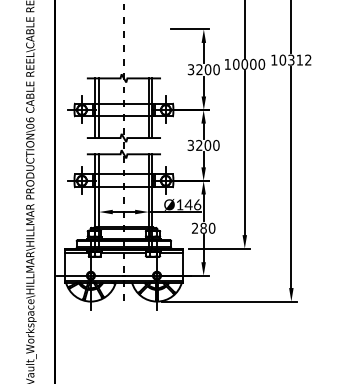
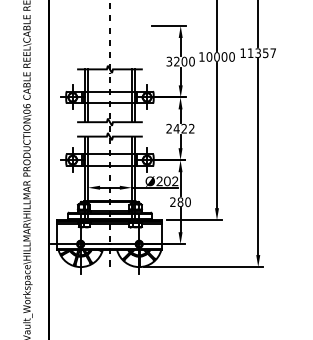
text: (295, 60) -> (261, 53), 10312 -> 11357
text: (203, 145) -> (180, 128), 3200 -> 2422
text: (188, 204) -> (167, 181), Ø146 -> Ø202

